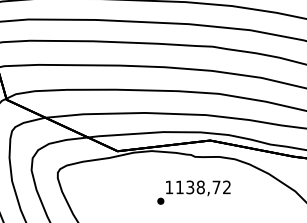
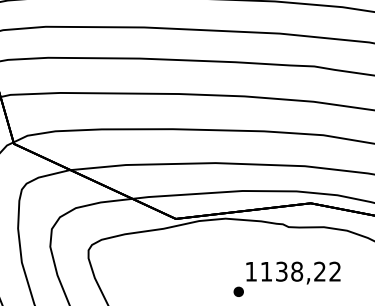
text: (216, 187) -> (319, 271), 1138,72 -> 1138,22

